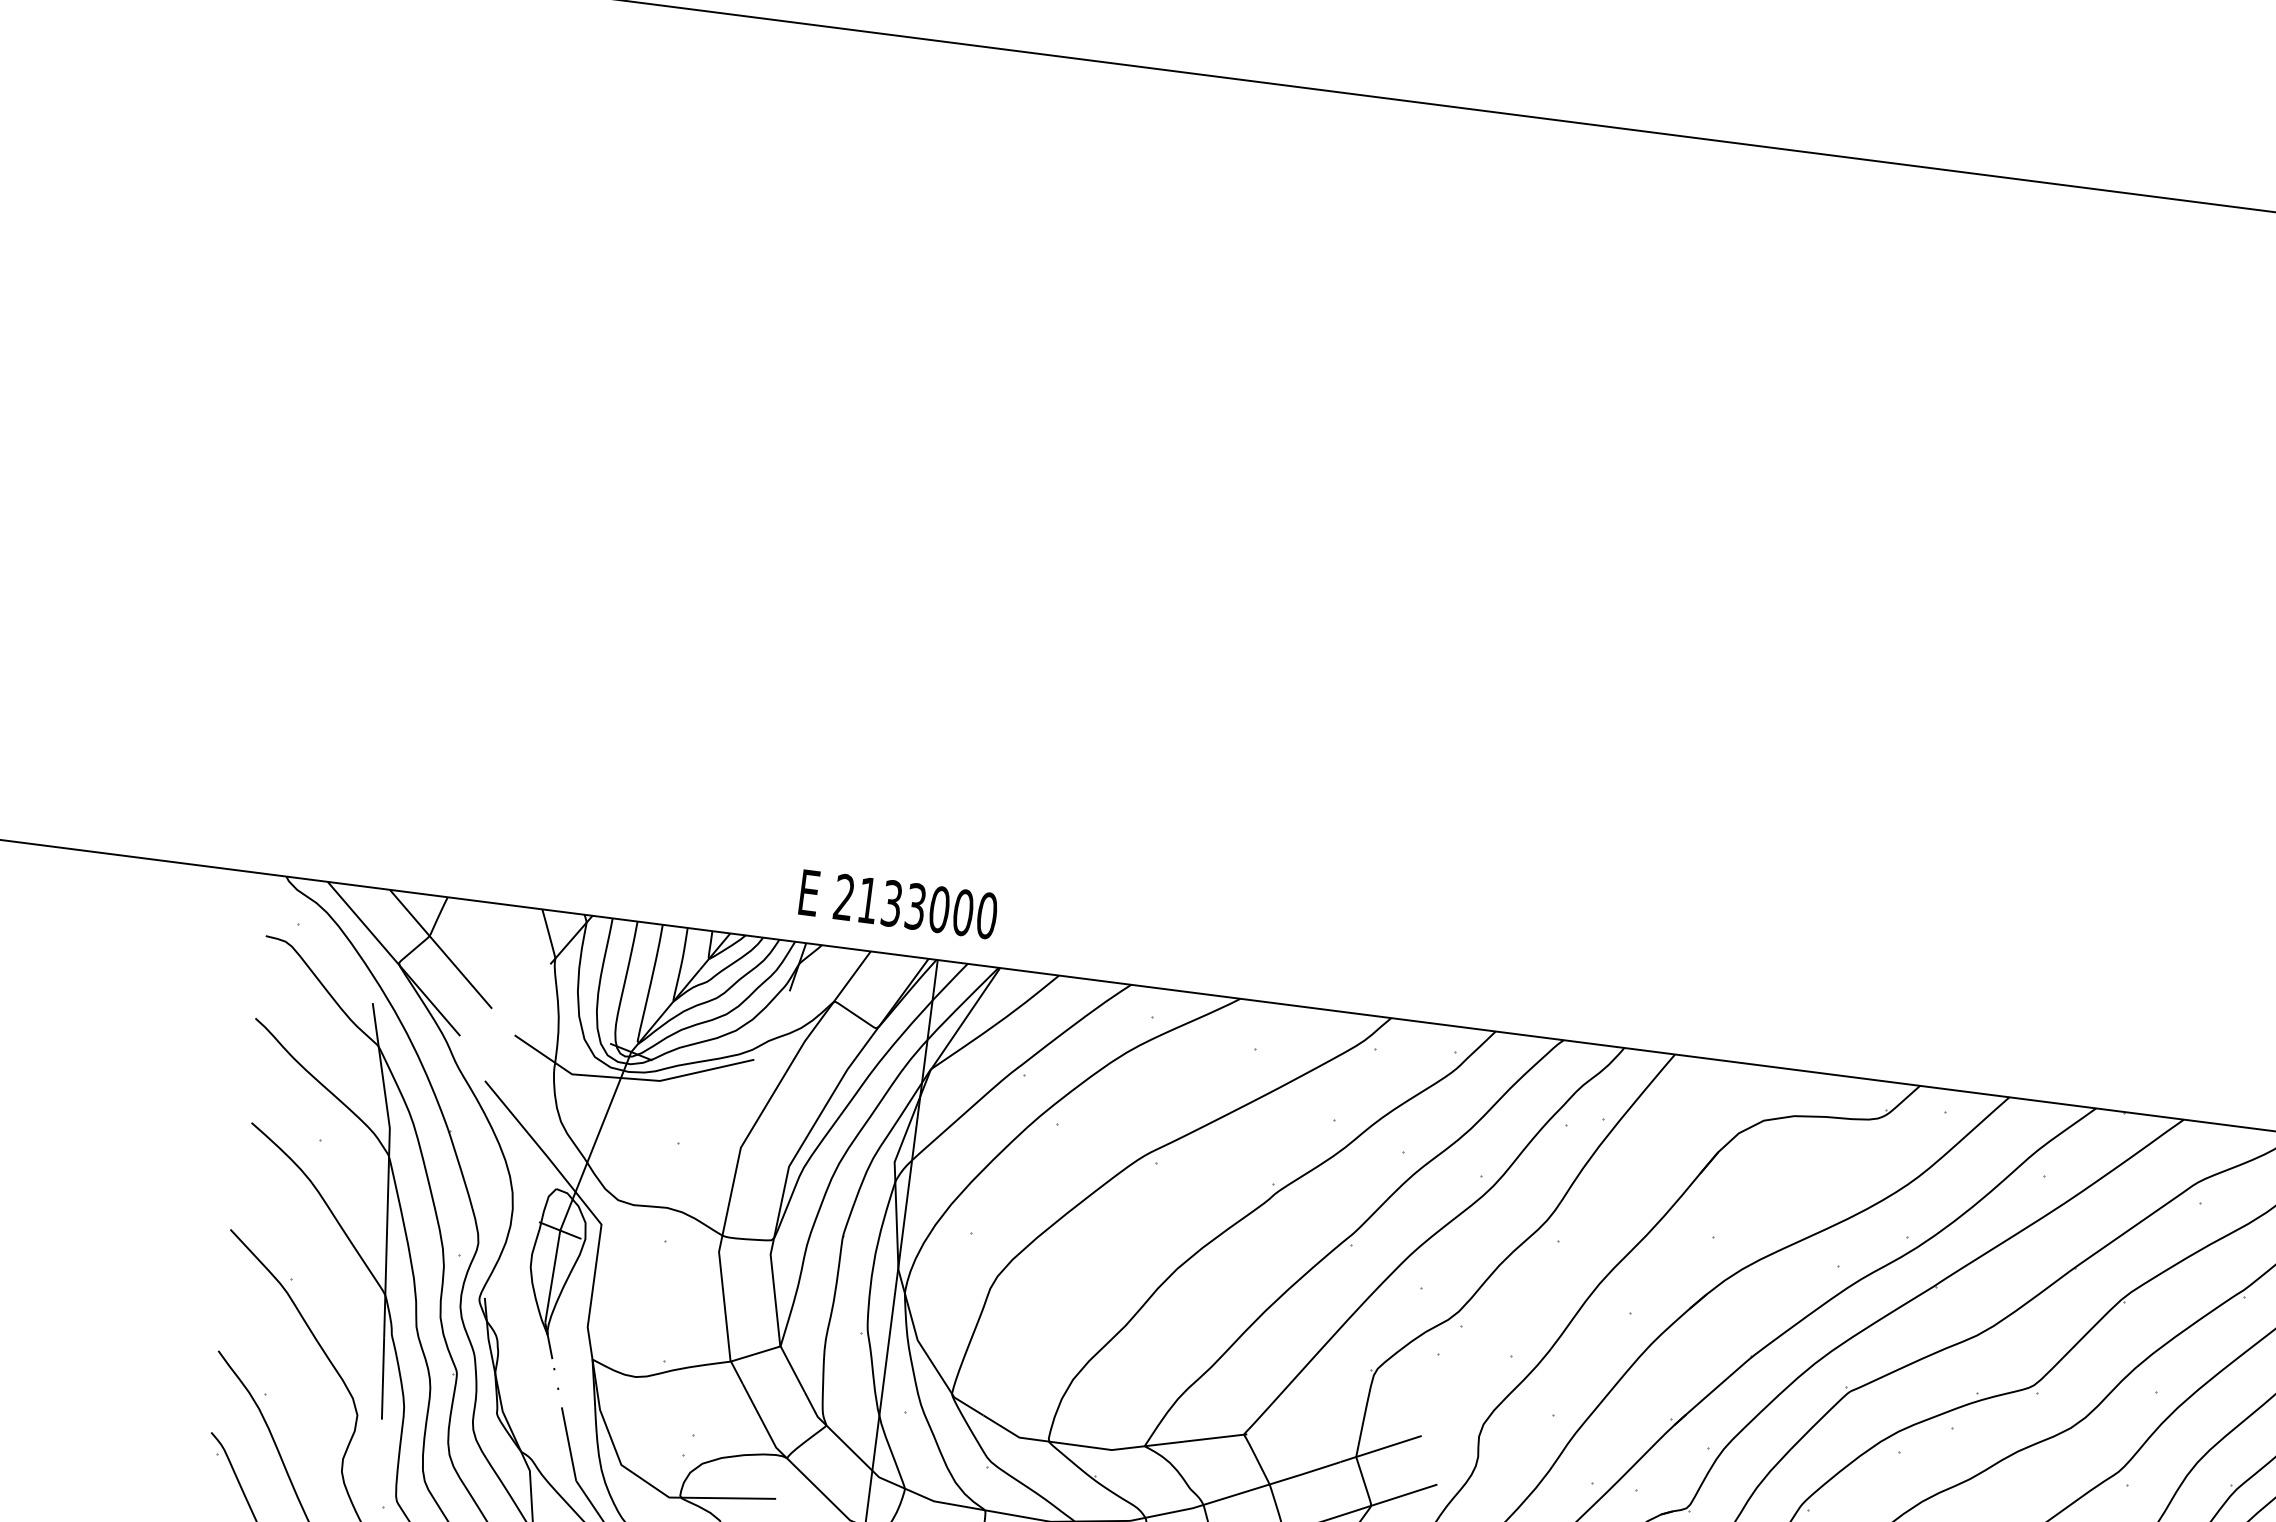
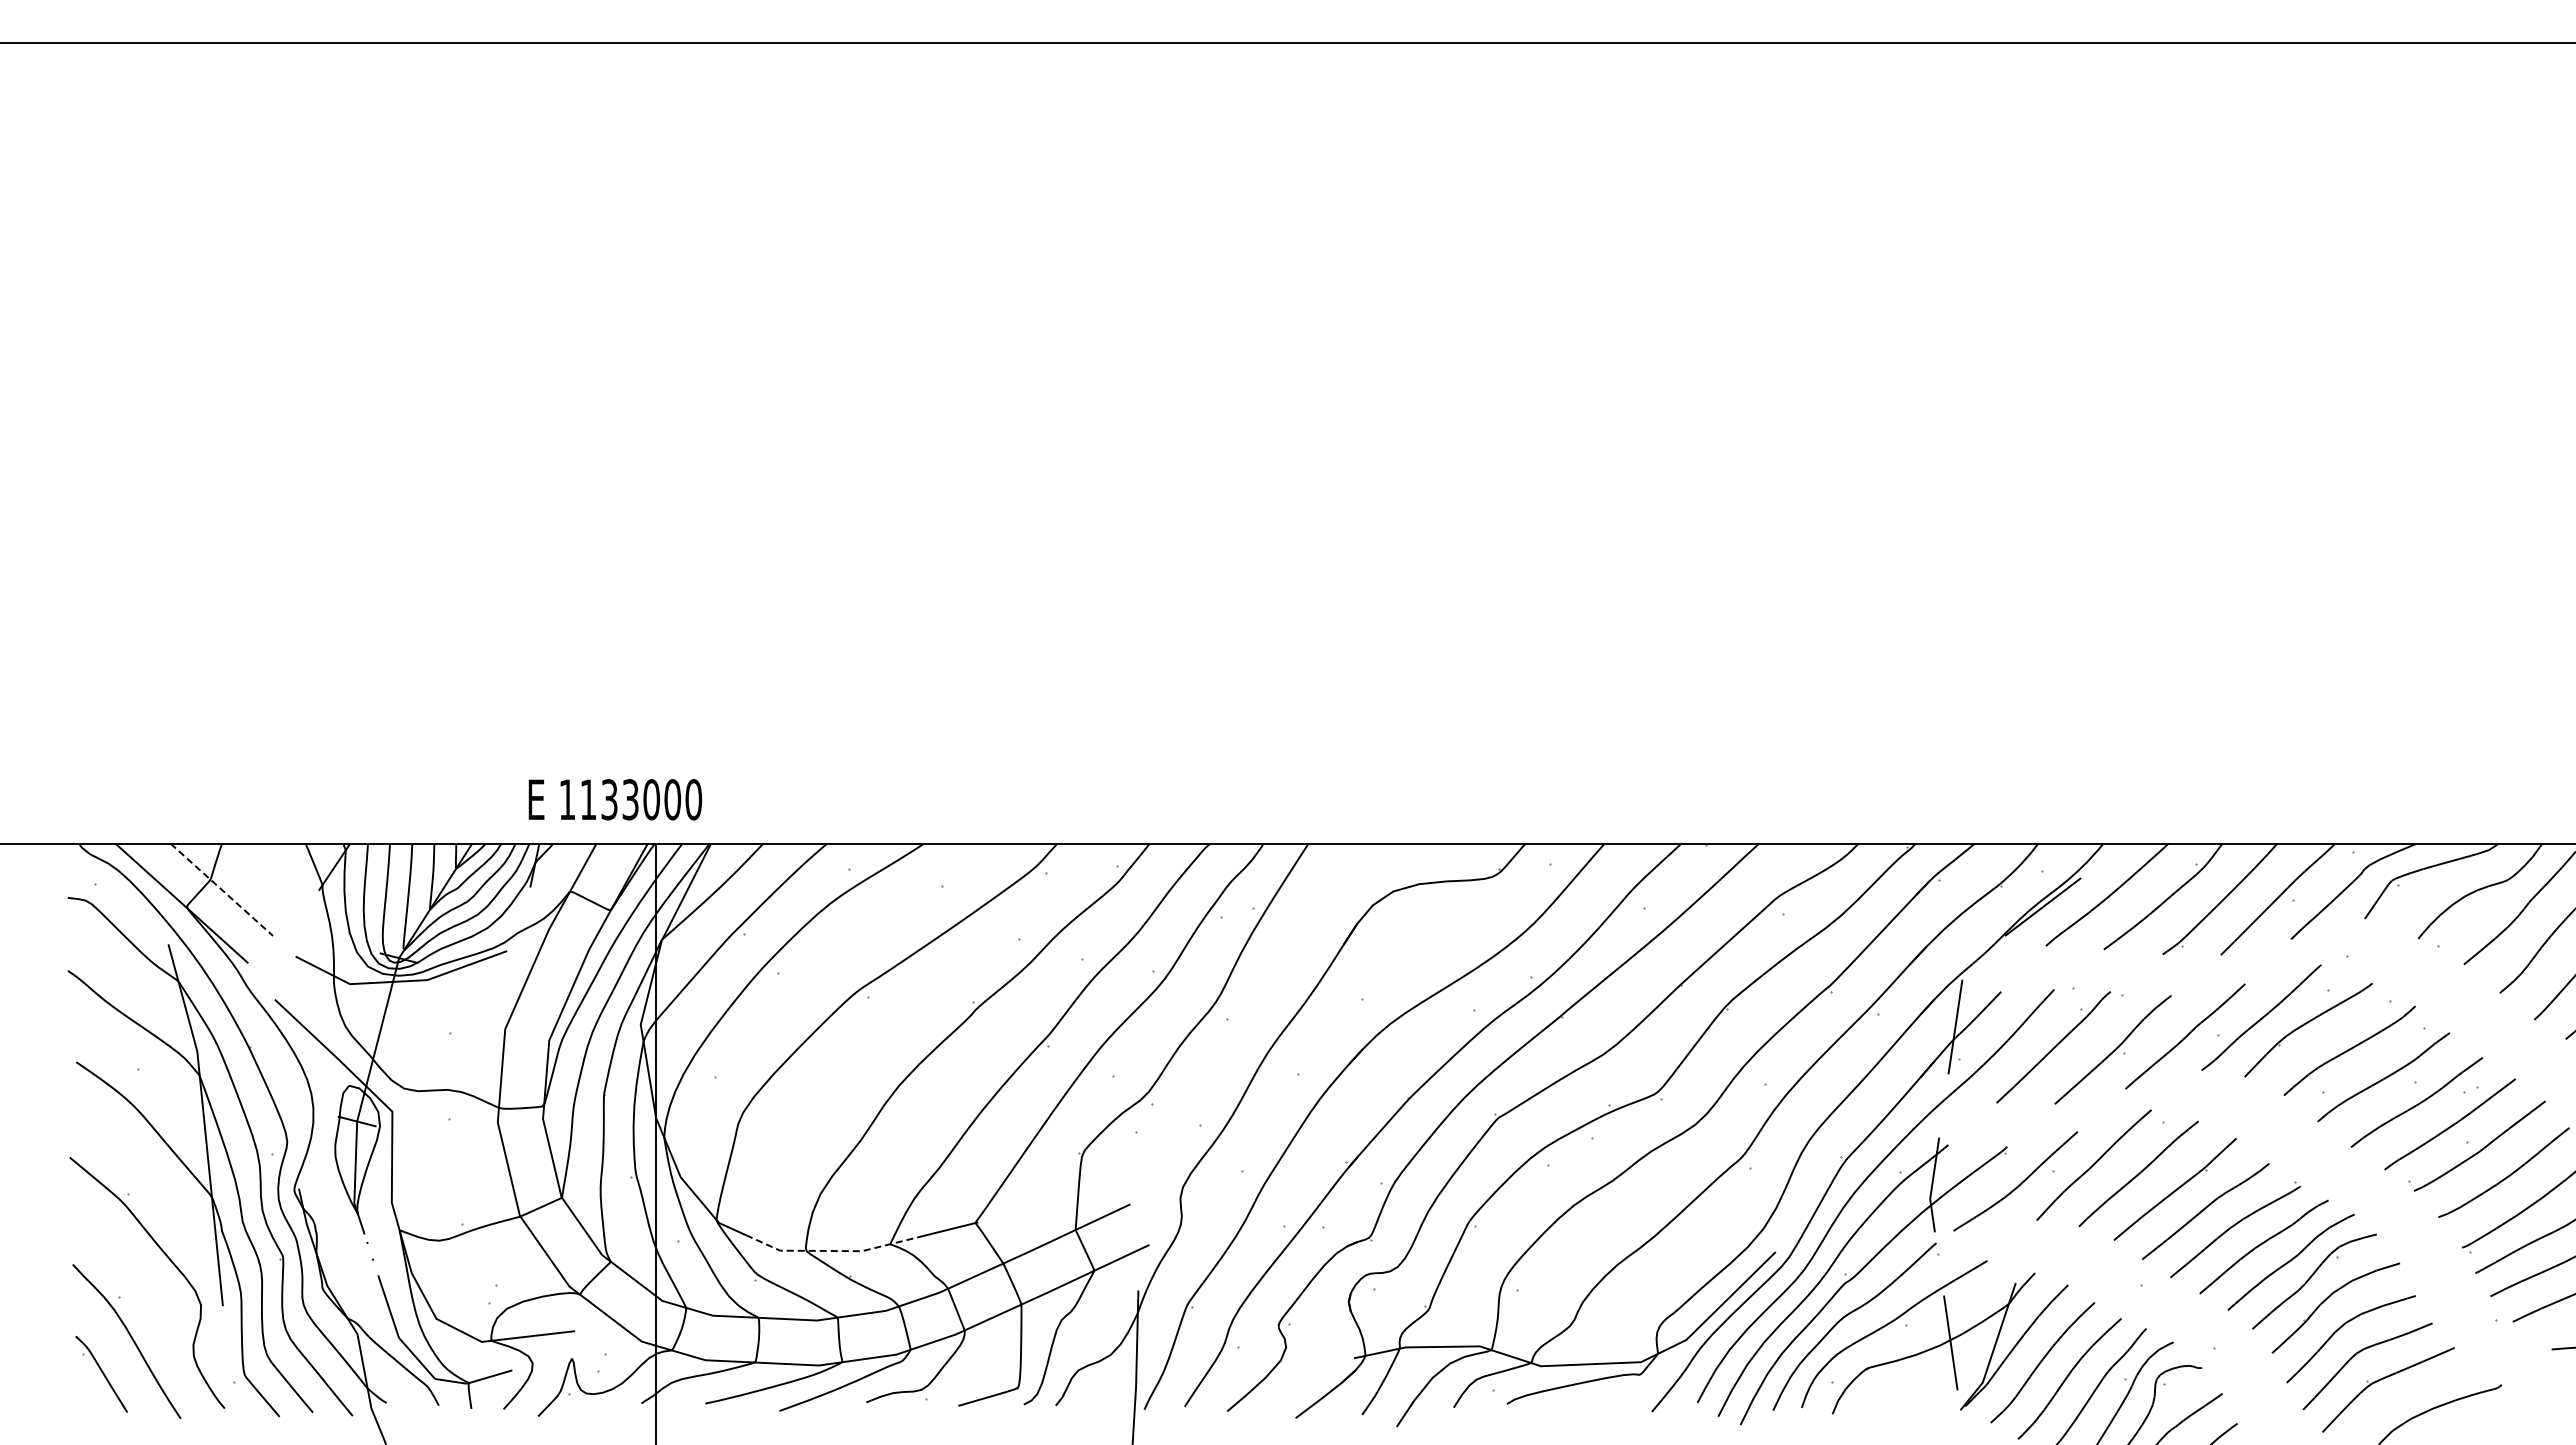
text: (843, 897) -> (566, 799), 2133000 -> 1133000
line: (440, 948) -> (221, 889), solid -> dashed
line: (1080, 1446) -> (834, 1251), solid -> dashed

